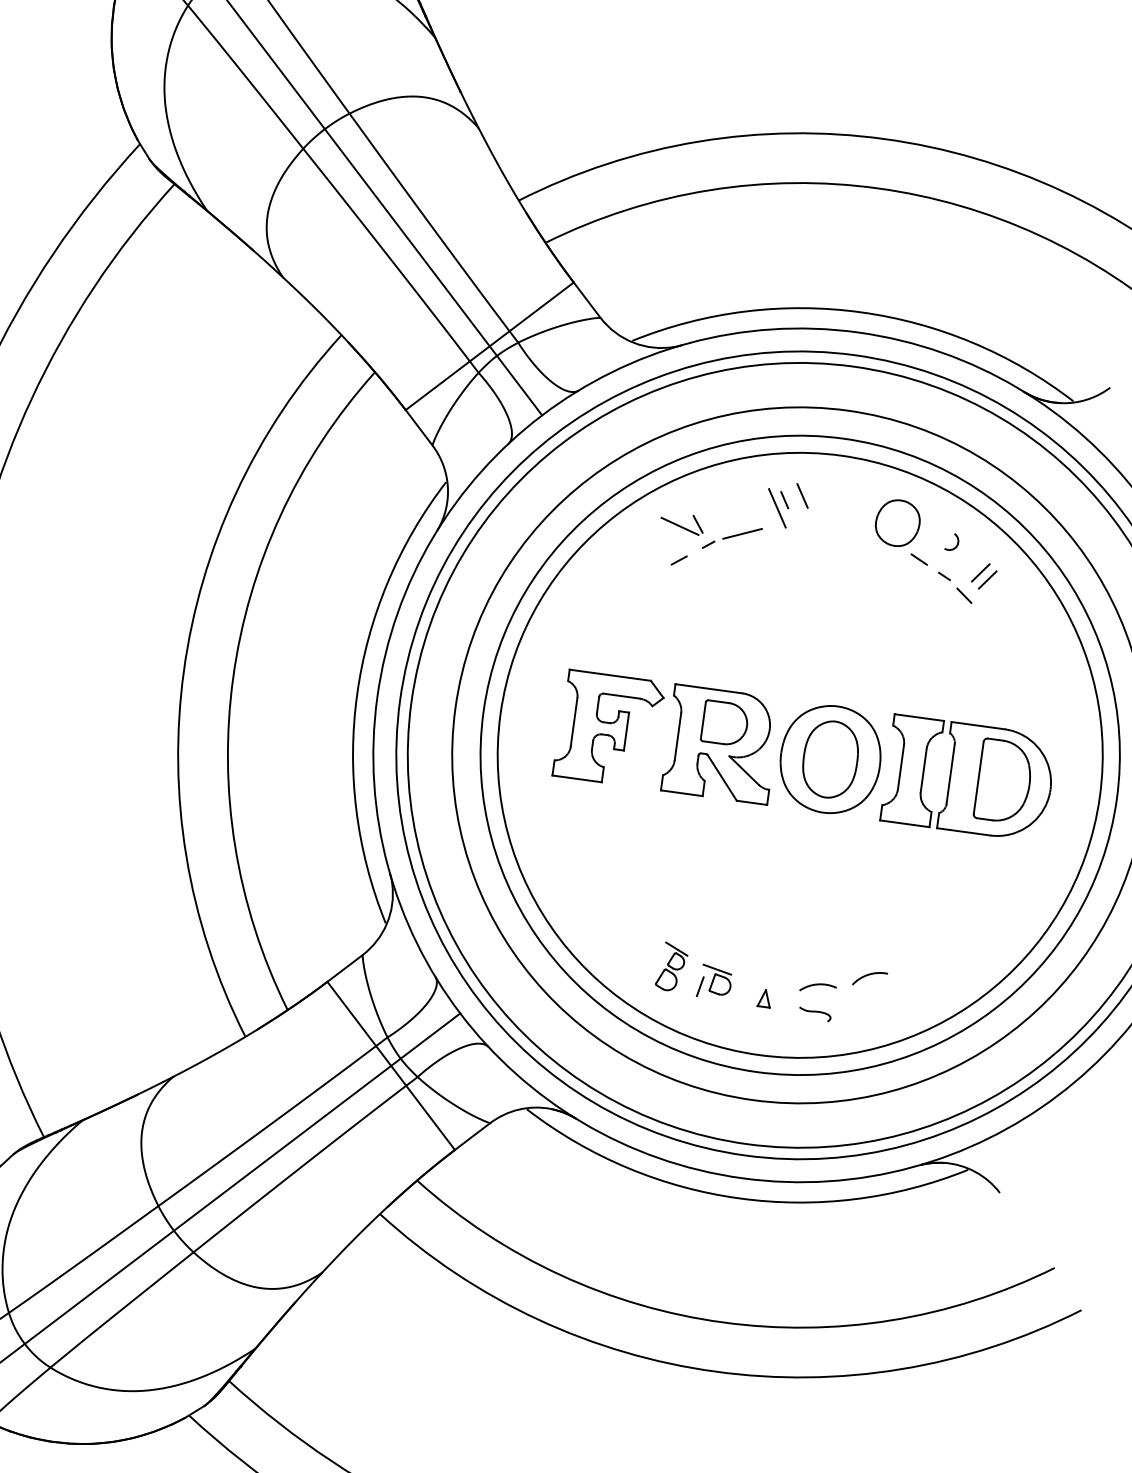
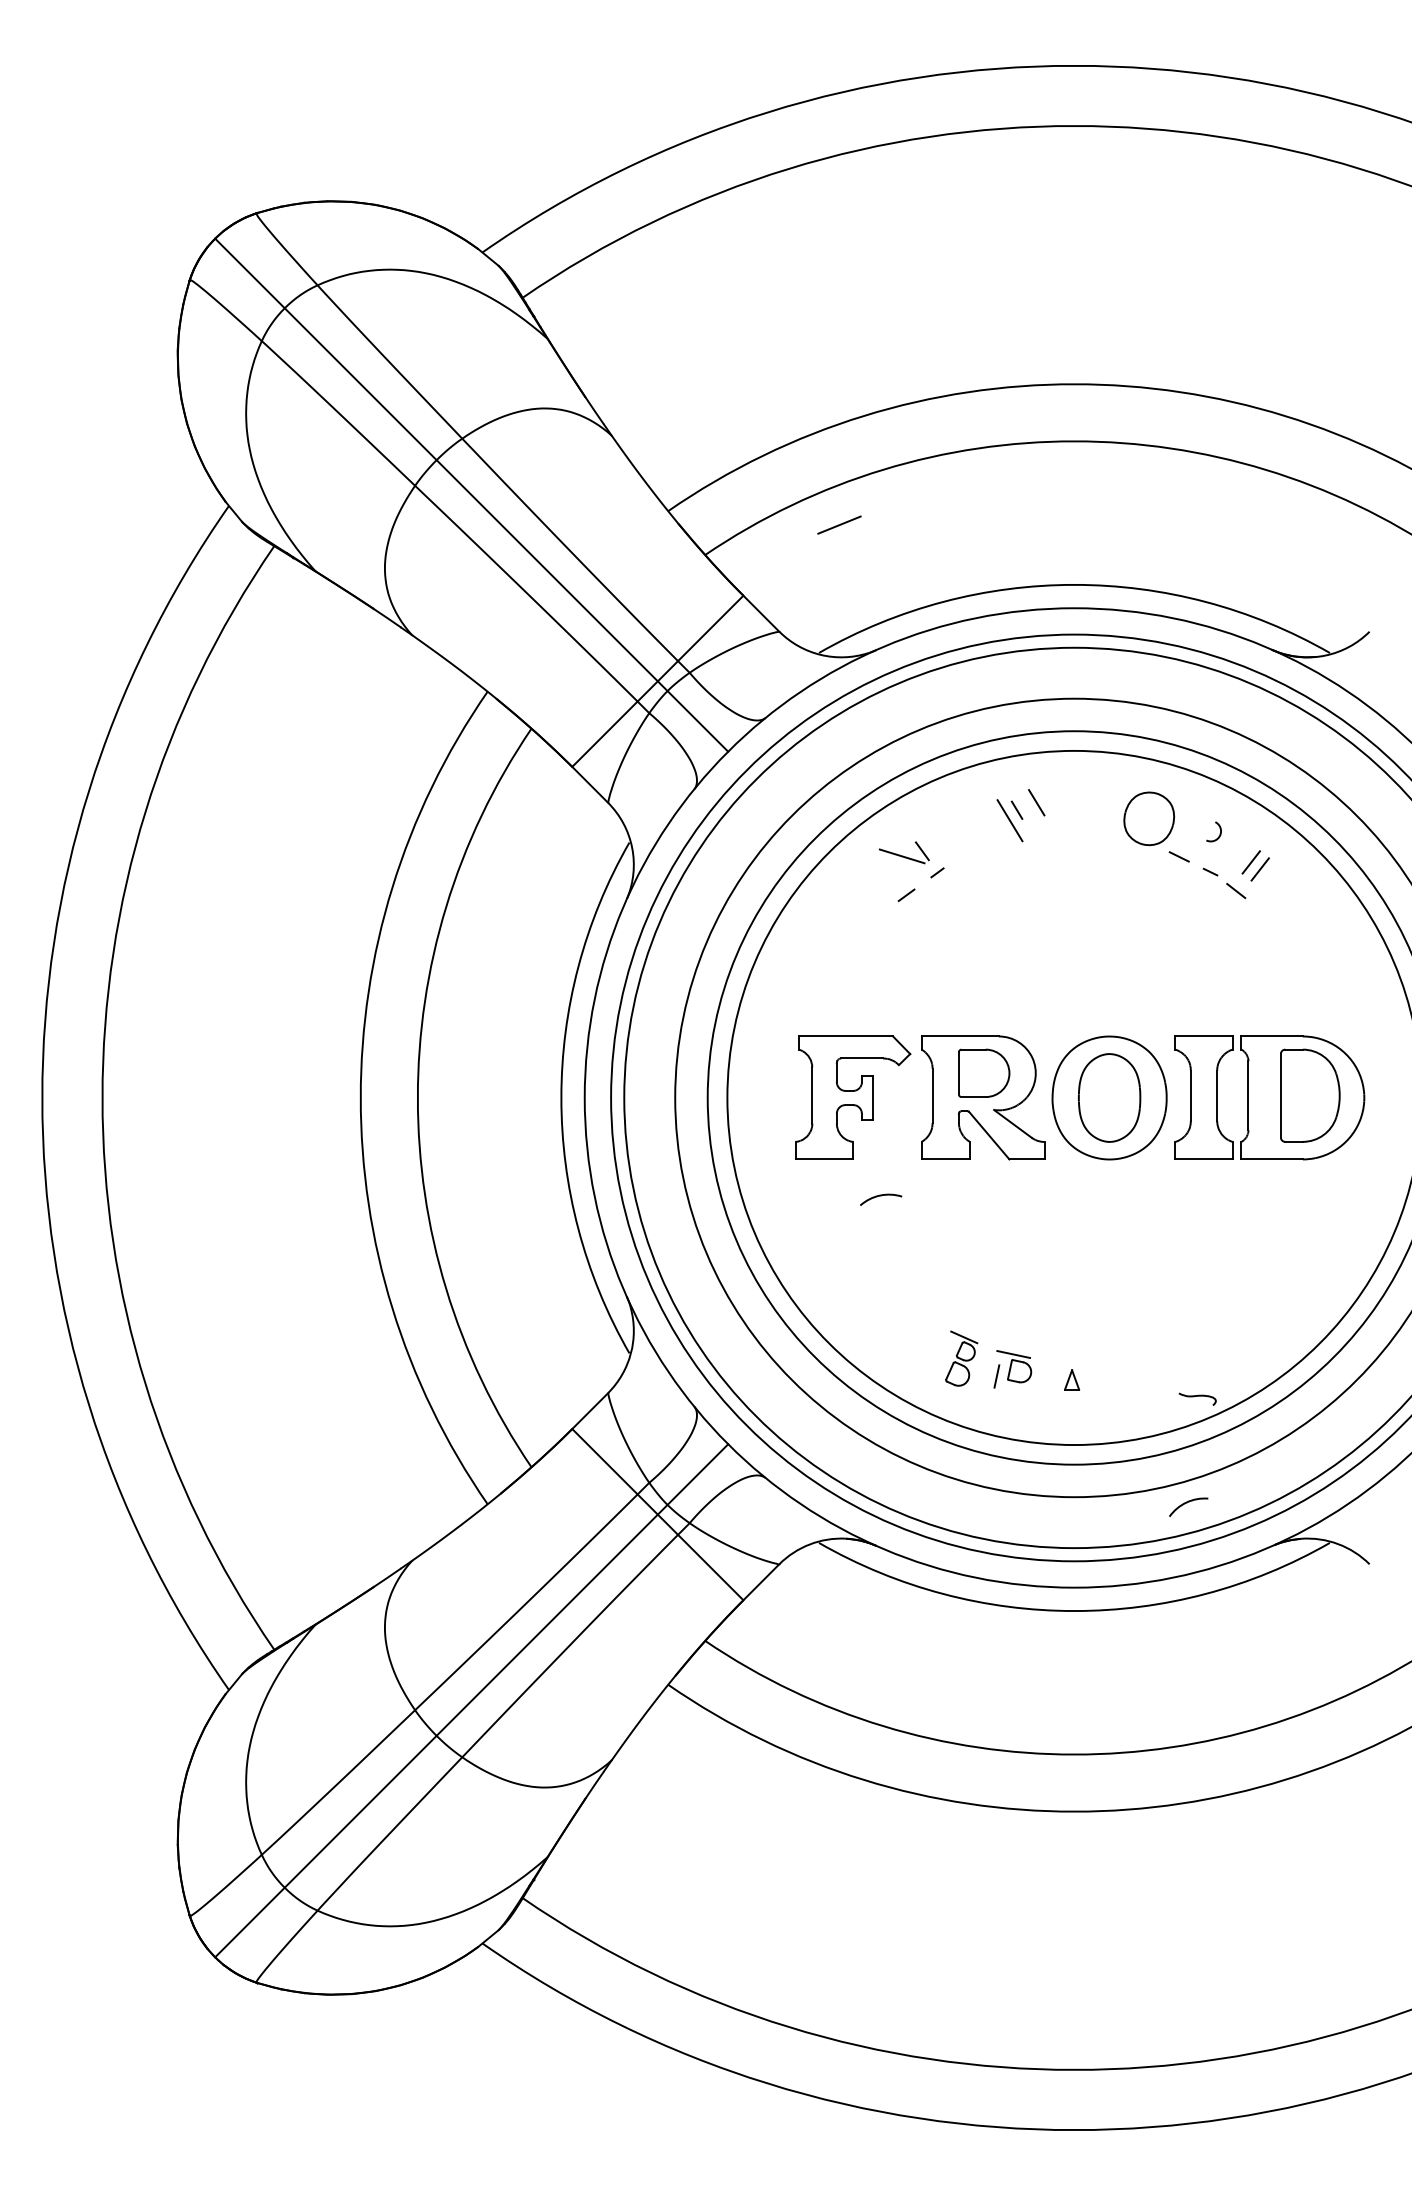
line: (742, 533) -> (839, 524), moved
arc: (869, 975) -> (1187, 1503), moved
arc: (818, 985) -> (881, 1196), moved
curve: (815, 1012) -> (1197, 1396), moved

